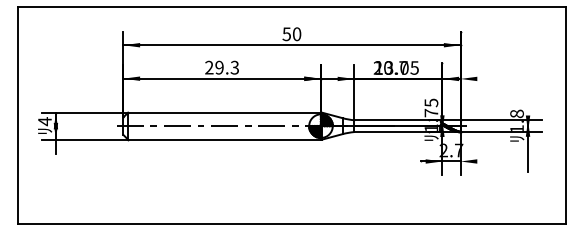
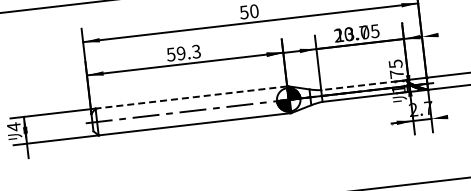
text: (209, 67) -> (171, 54), 29.3 -> 59.3
line: (224, 112) -> (191, 97), solid -> dashed
line: (397, 120) -> (364, 85), solid -> dashed

